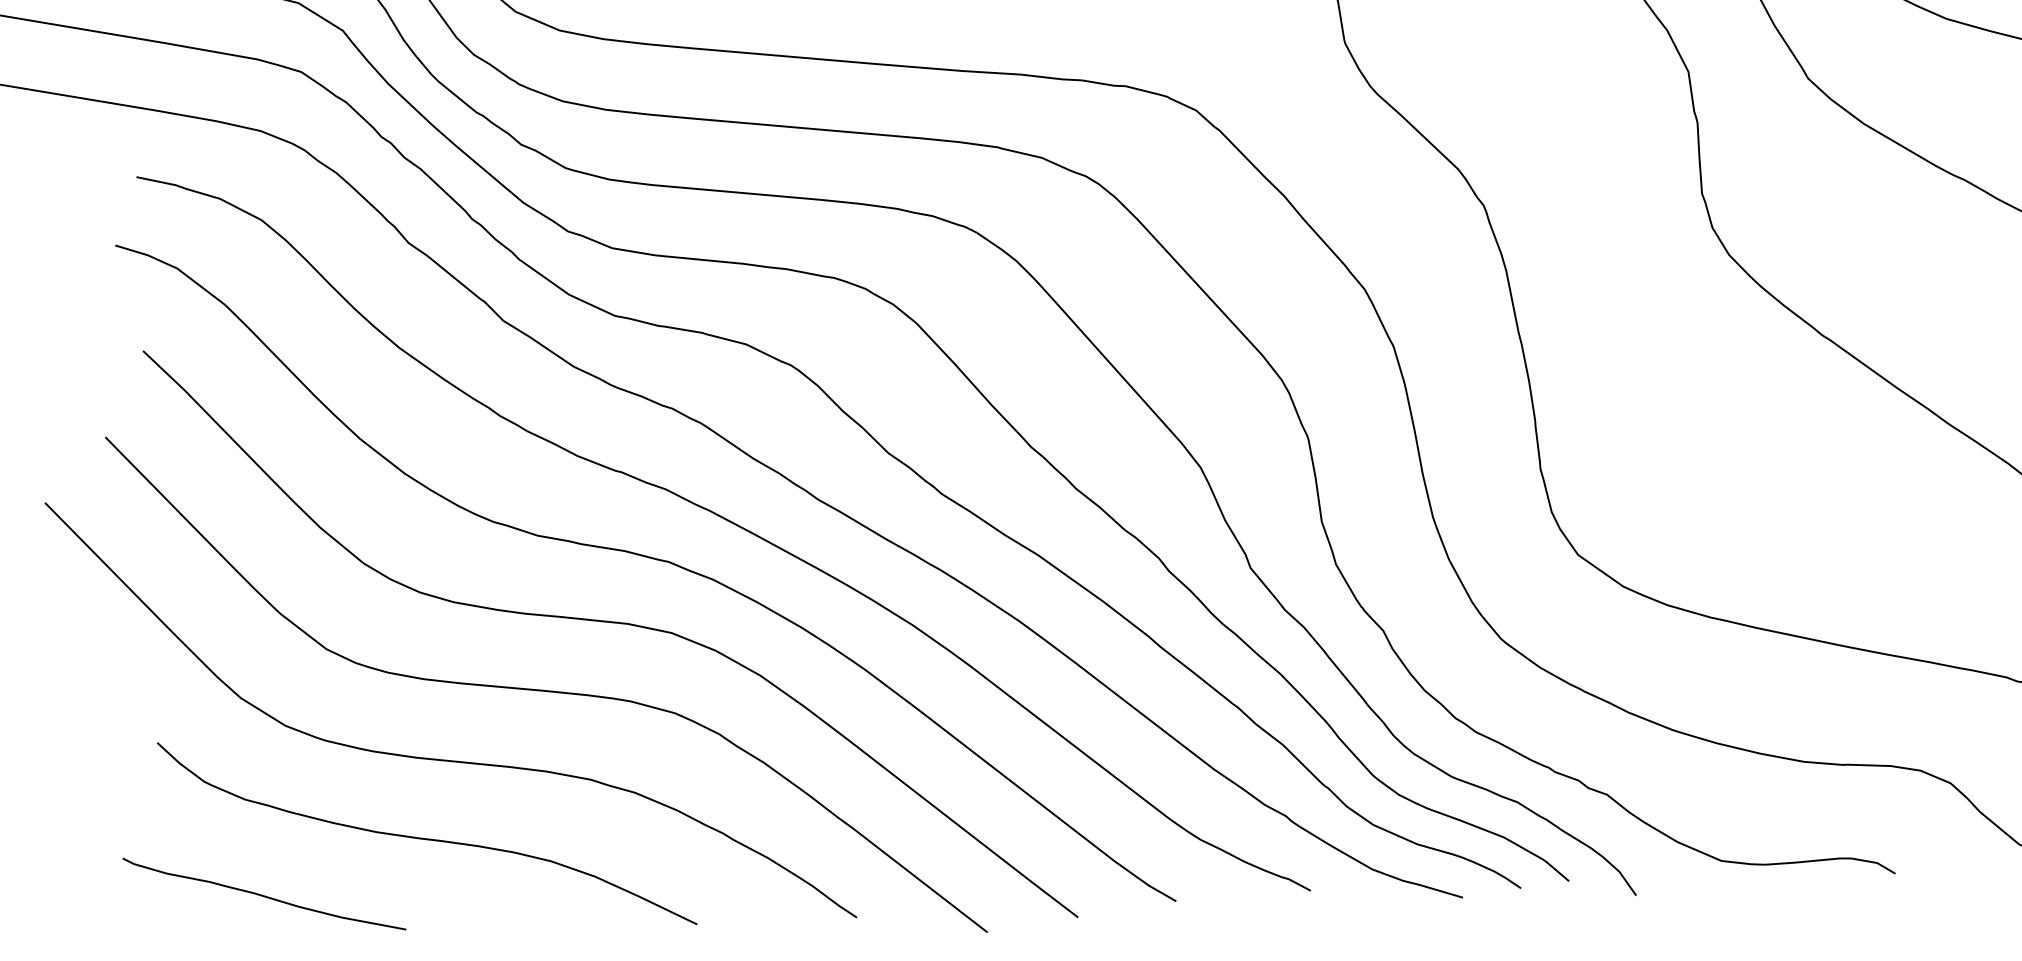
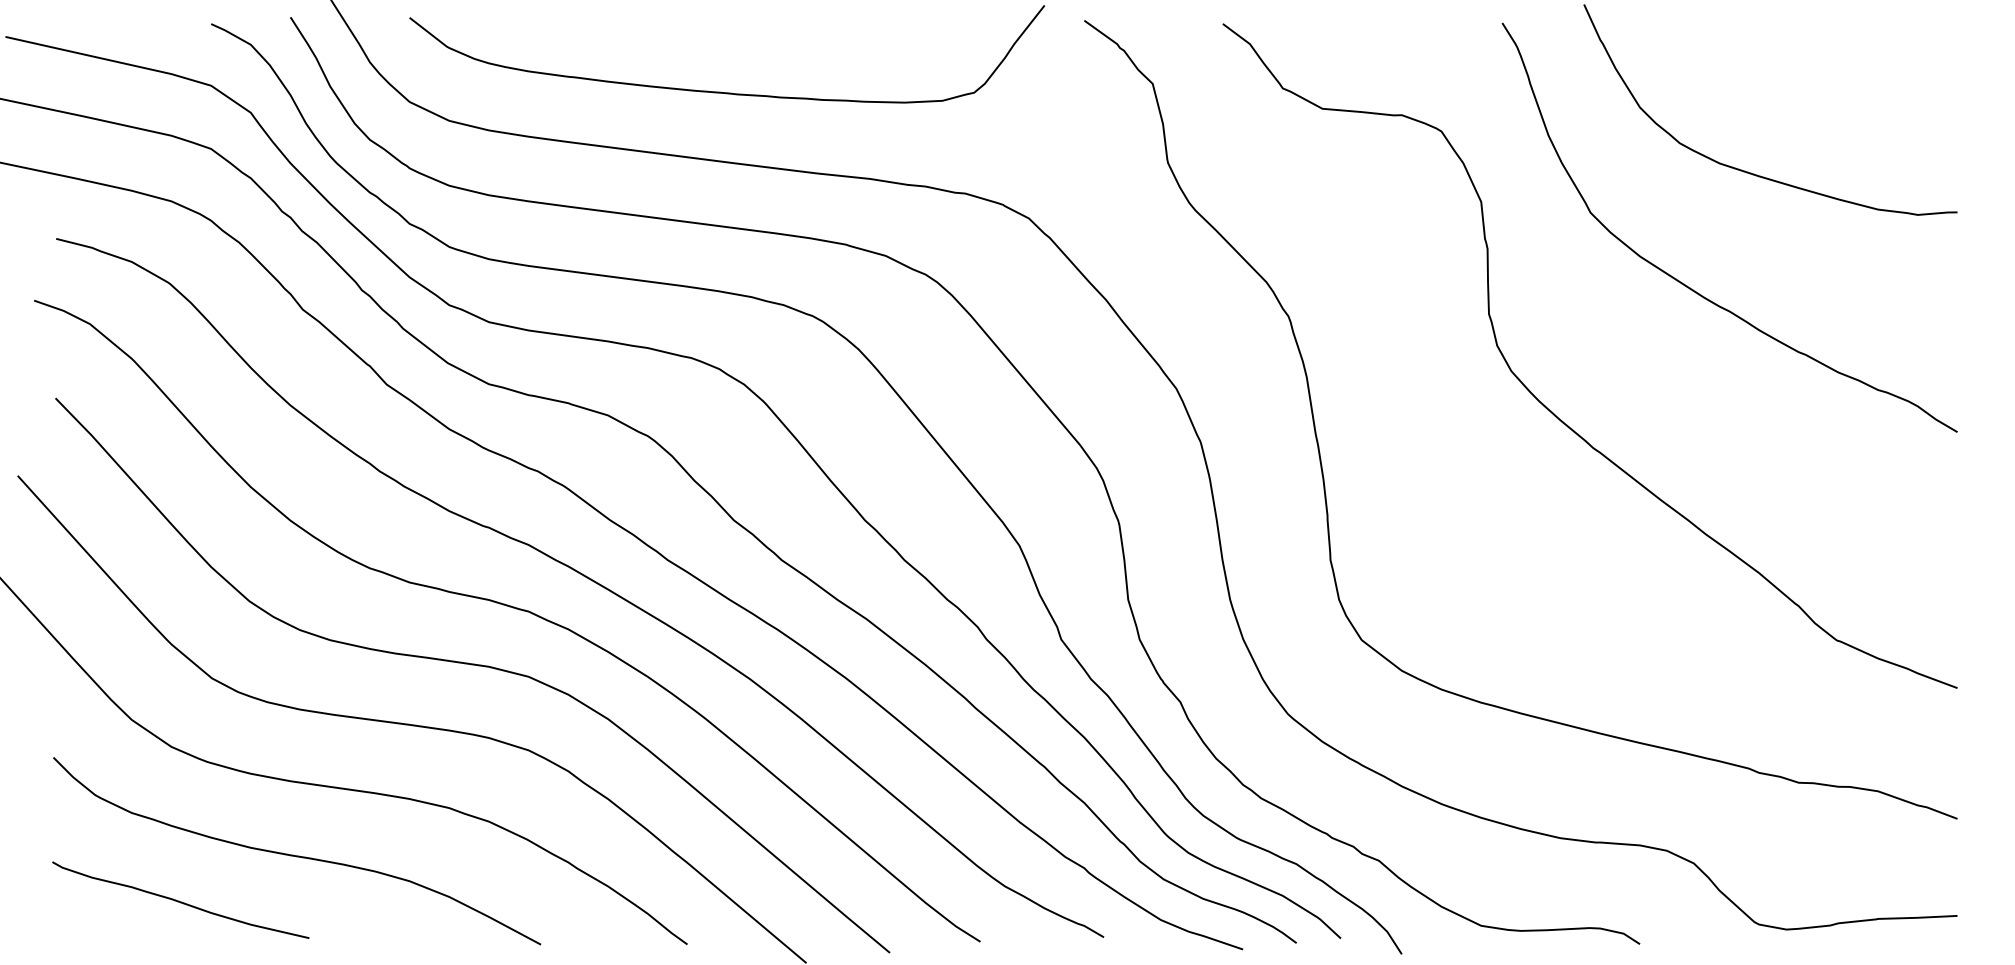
curve: (263, 894) -> (179, 900), moved

